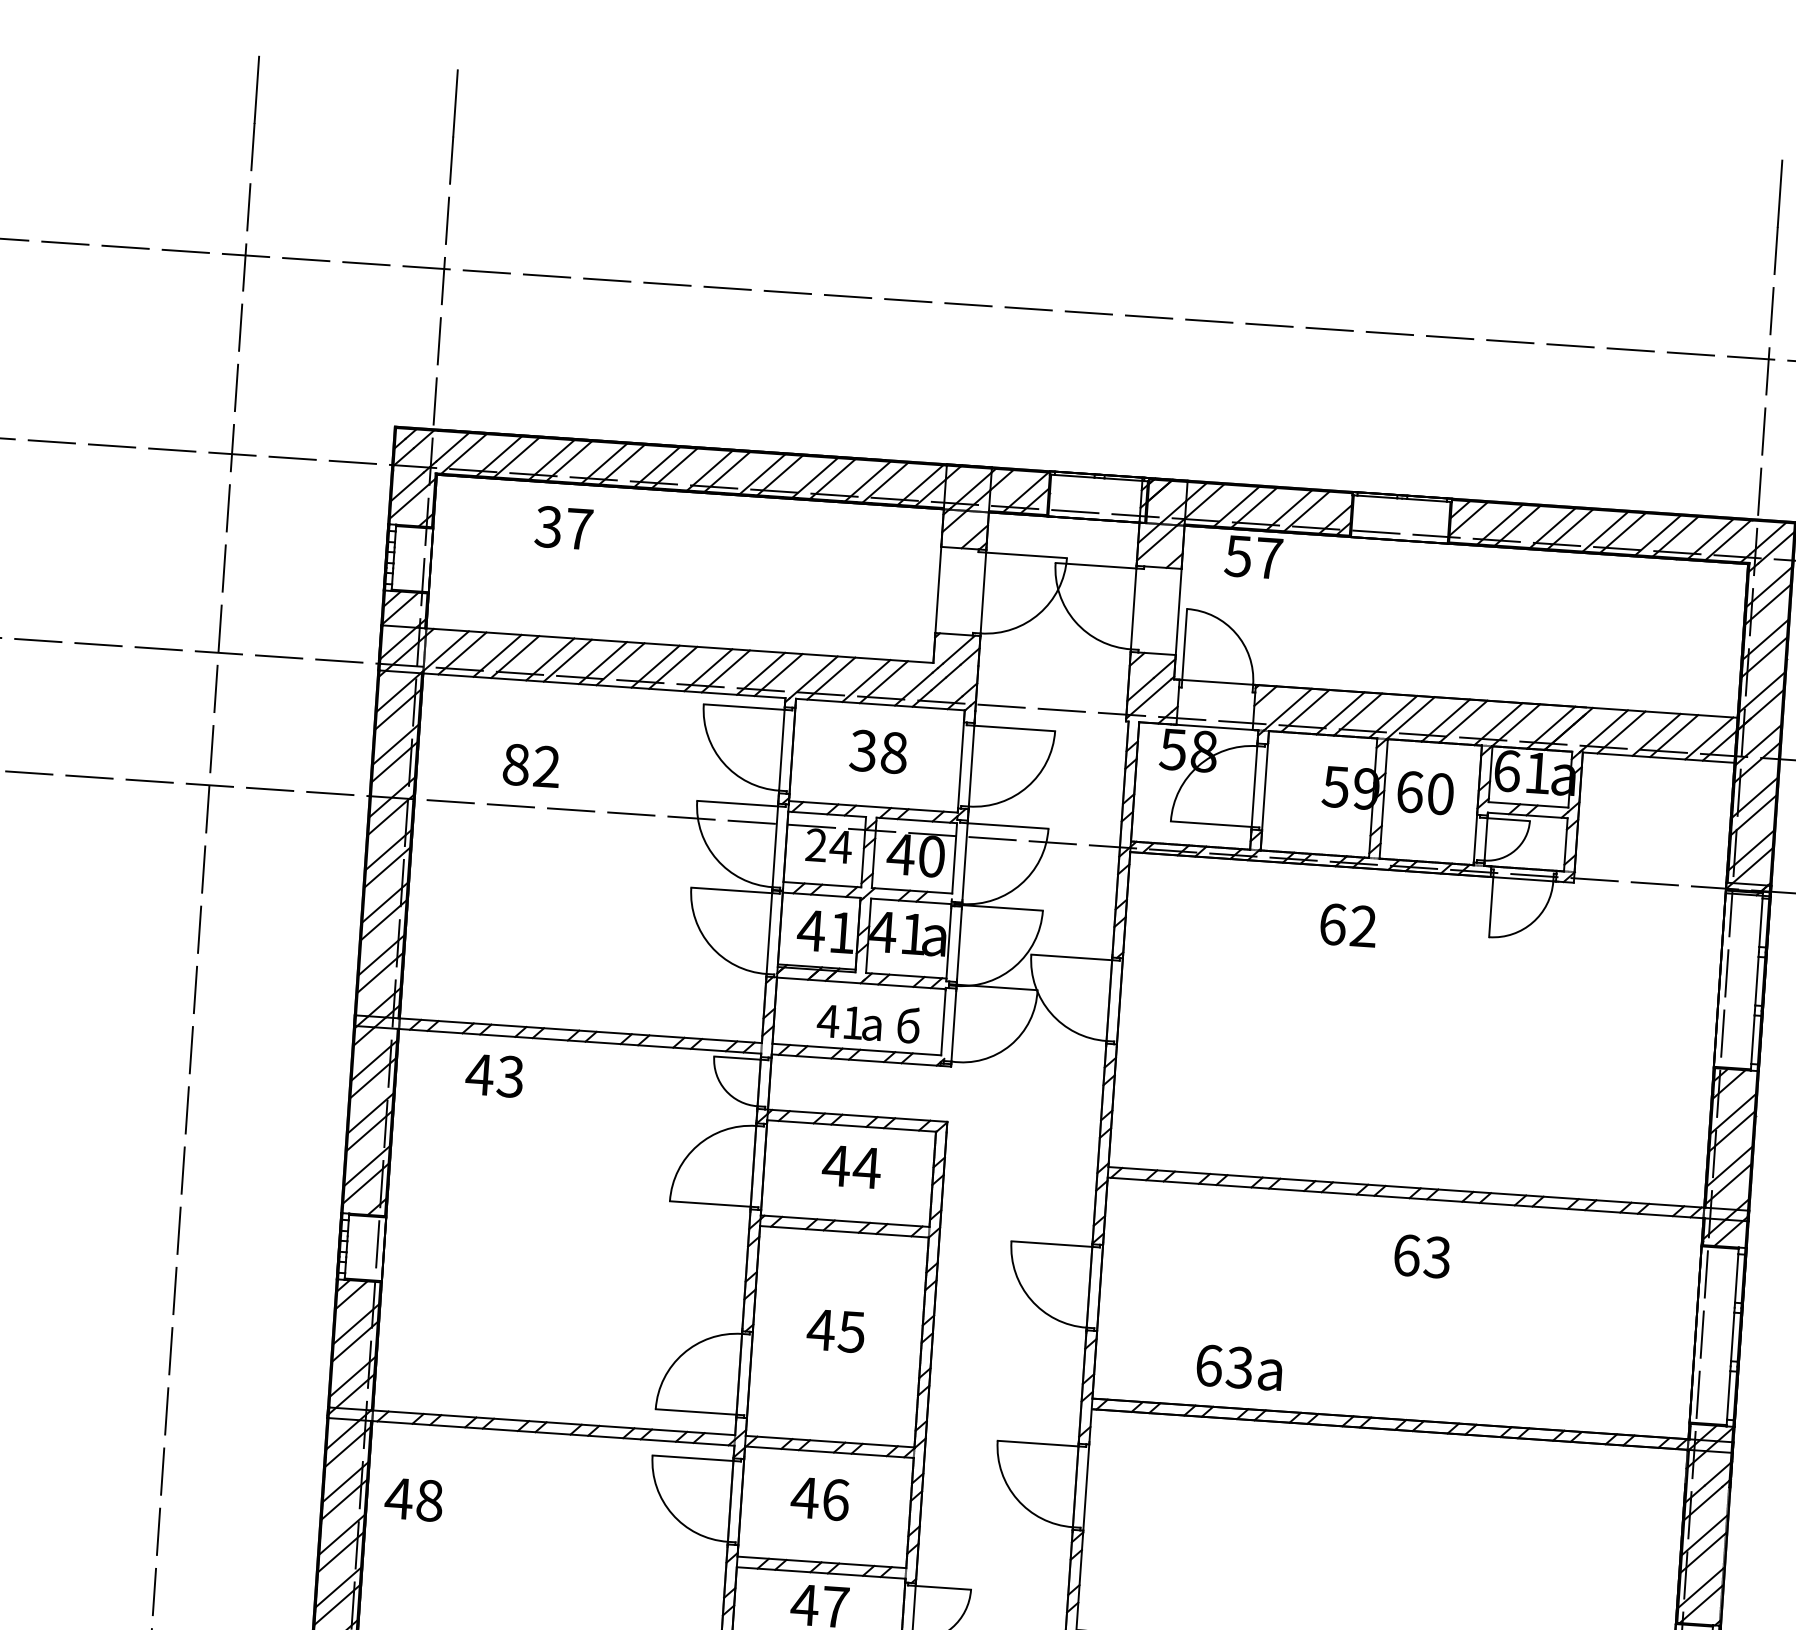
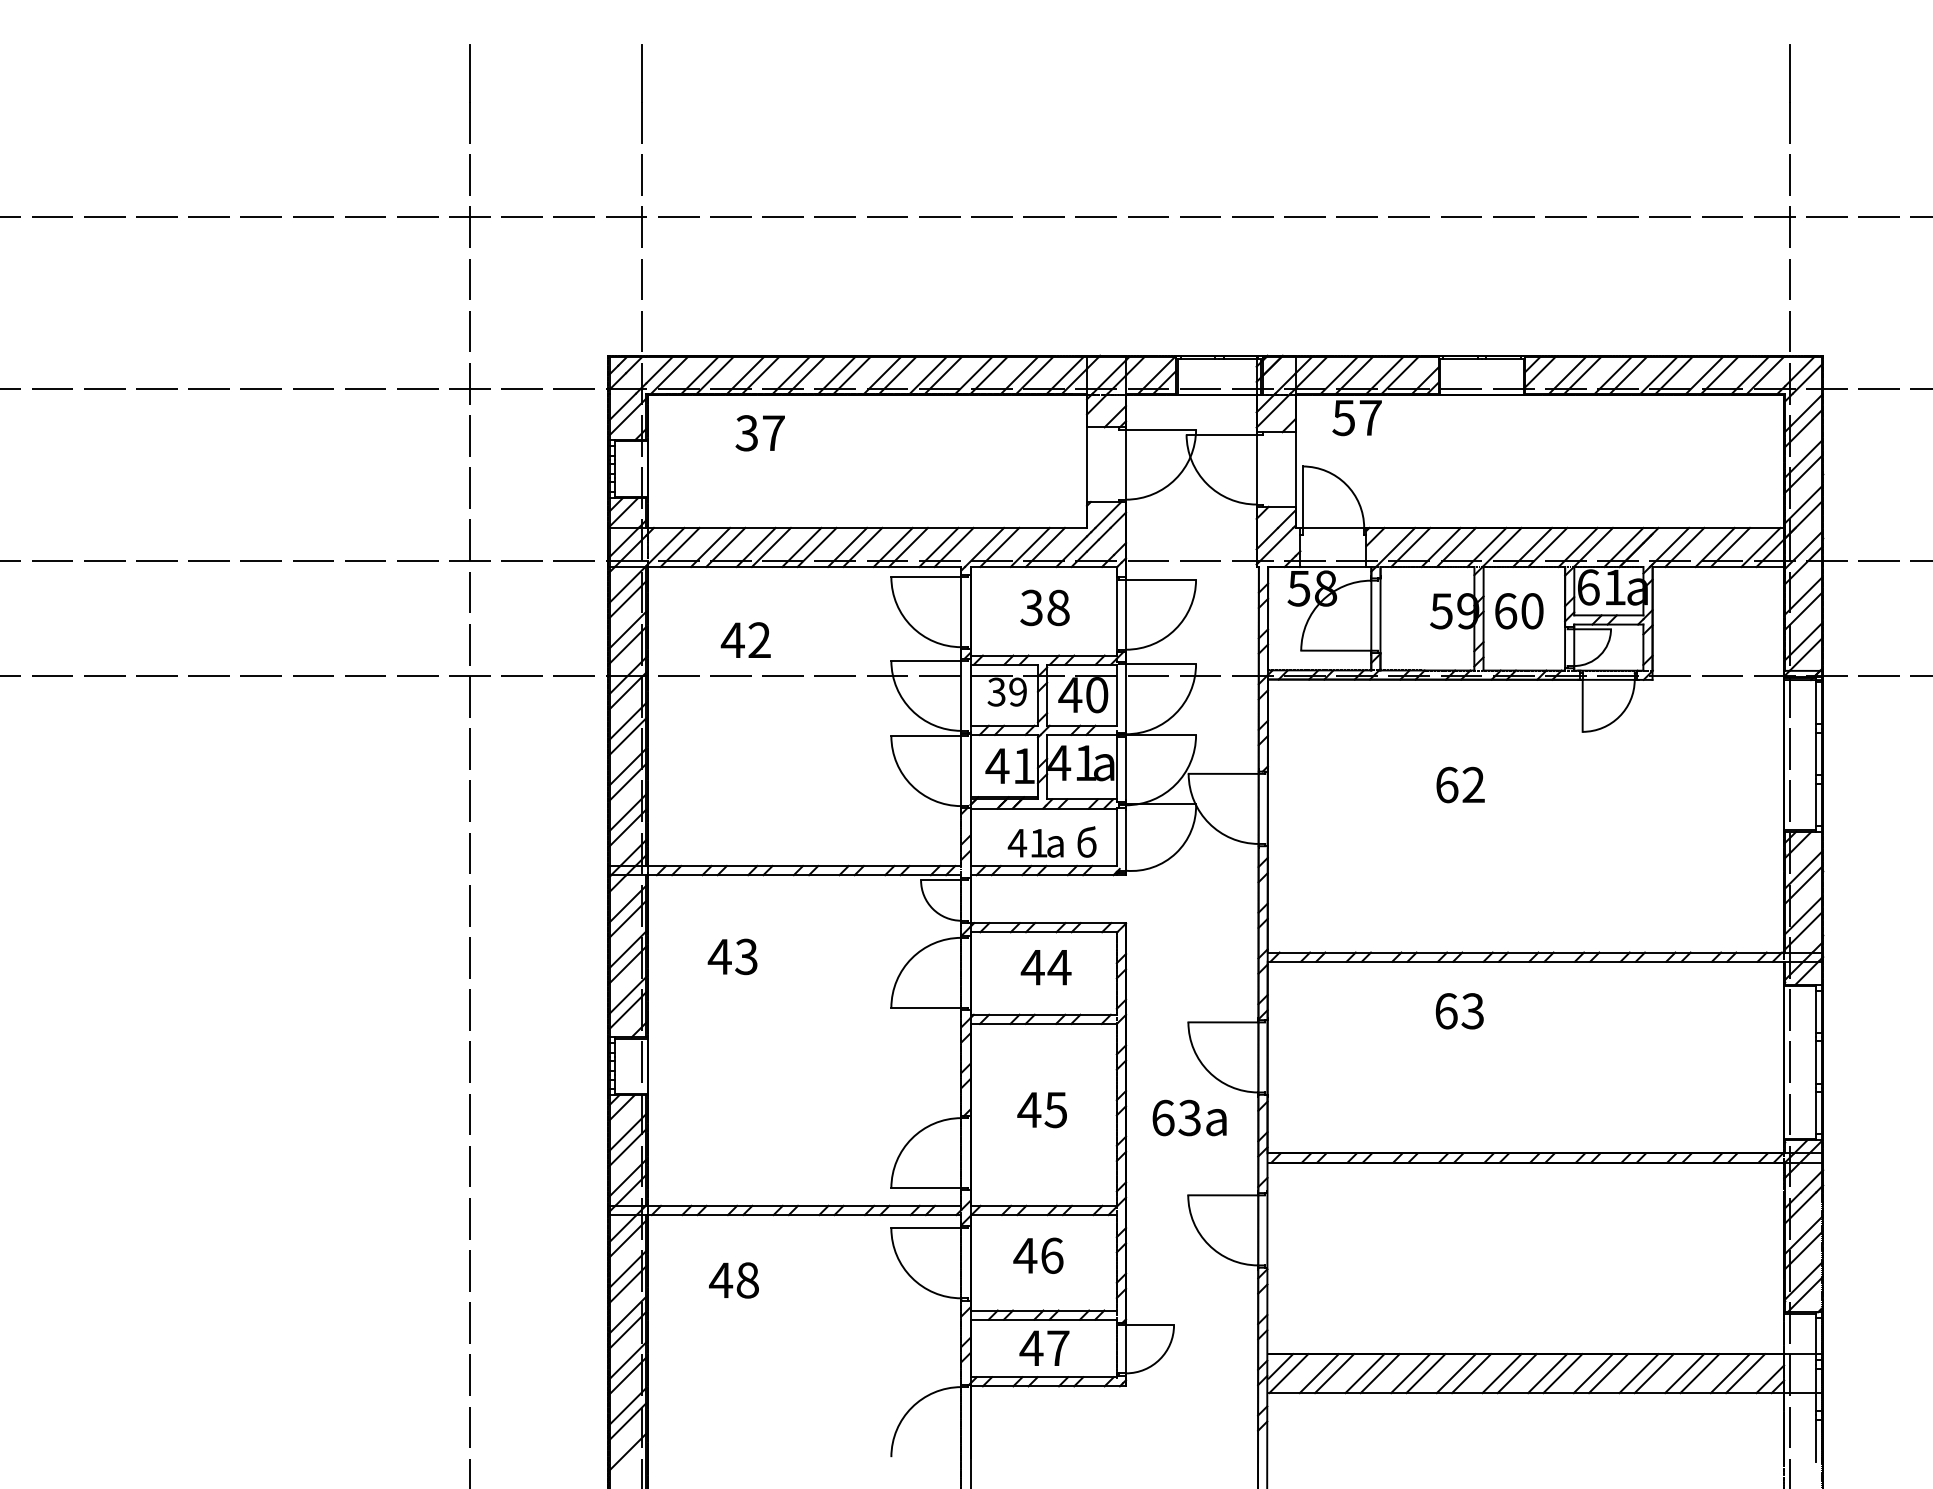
text: (515, 764) -> (732, 640), 82 -> 42
text: (828, 845) -> (1007, 691), 24 -> 39
text: (1348, 924) -> (1460, 784), moved
text: (494, 1075) -> (732, 956), moved
text: (1421, 1256) -> (1459, 1011), moved
text: (1239, 1367) -> (1189, 1117), moved
text: (413, 1499) -> (733, 1280), moved

